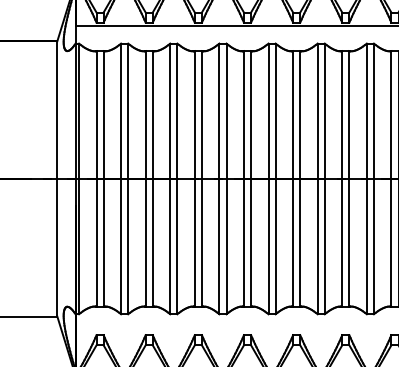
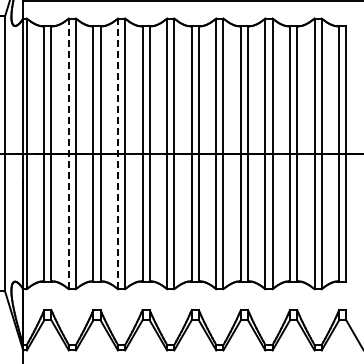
line: (121, 178) -> (69, 153), solid -> dashed
line: (170, 178) -> (118, 153), solid -> dashed

